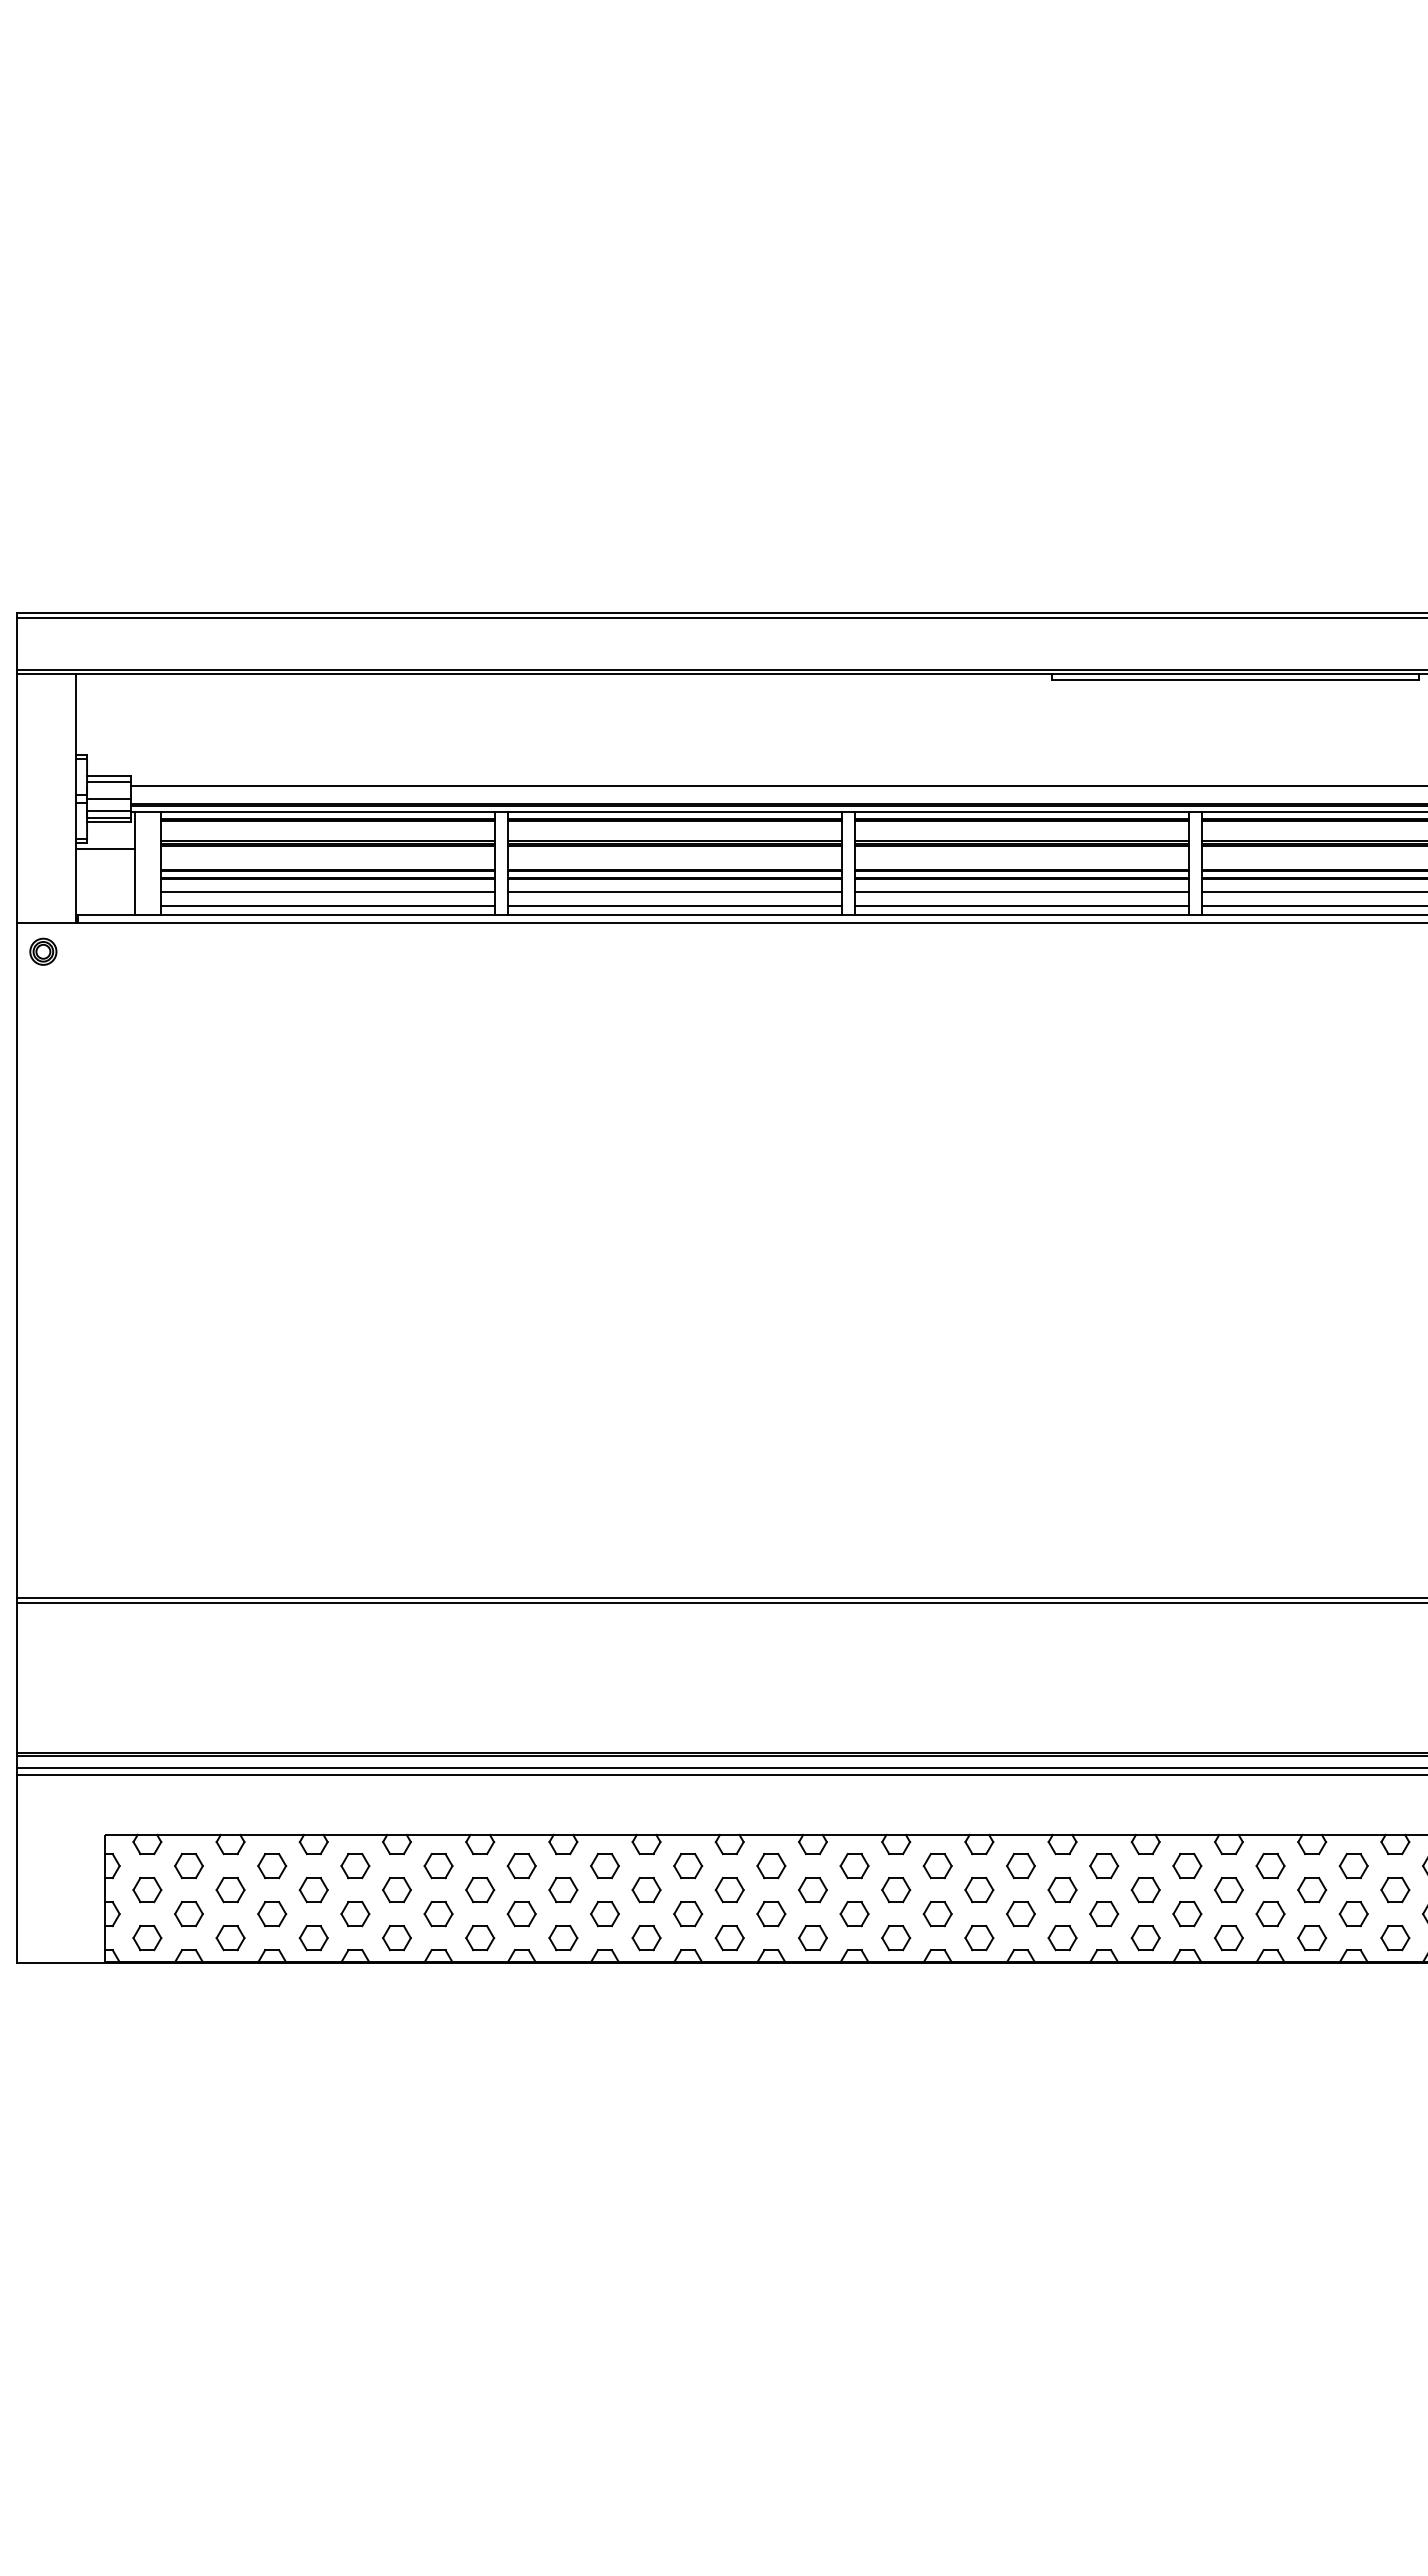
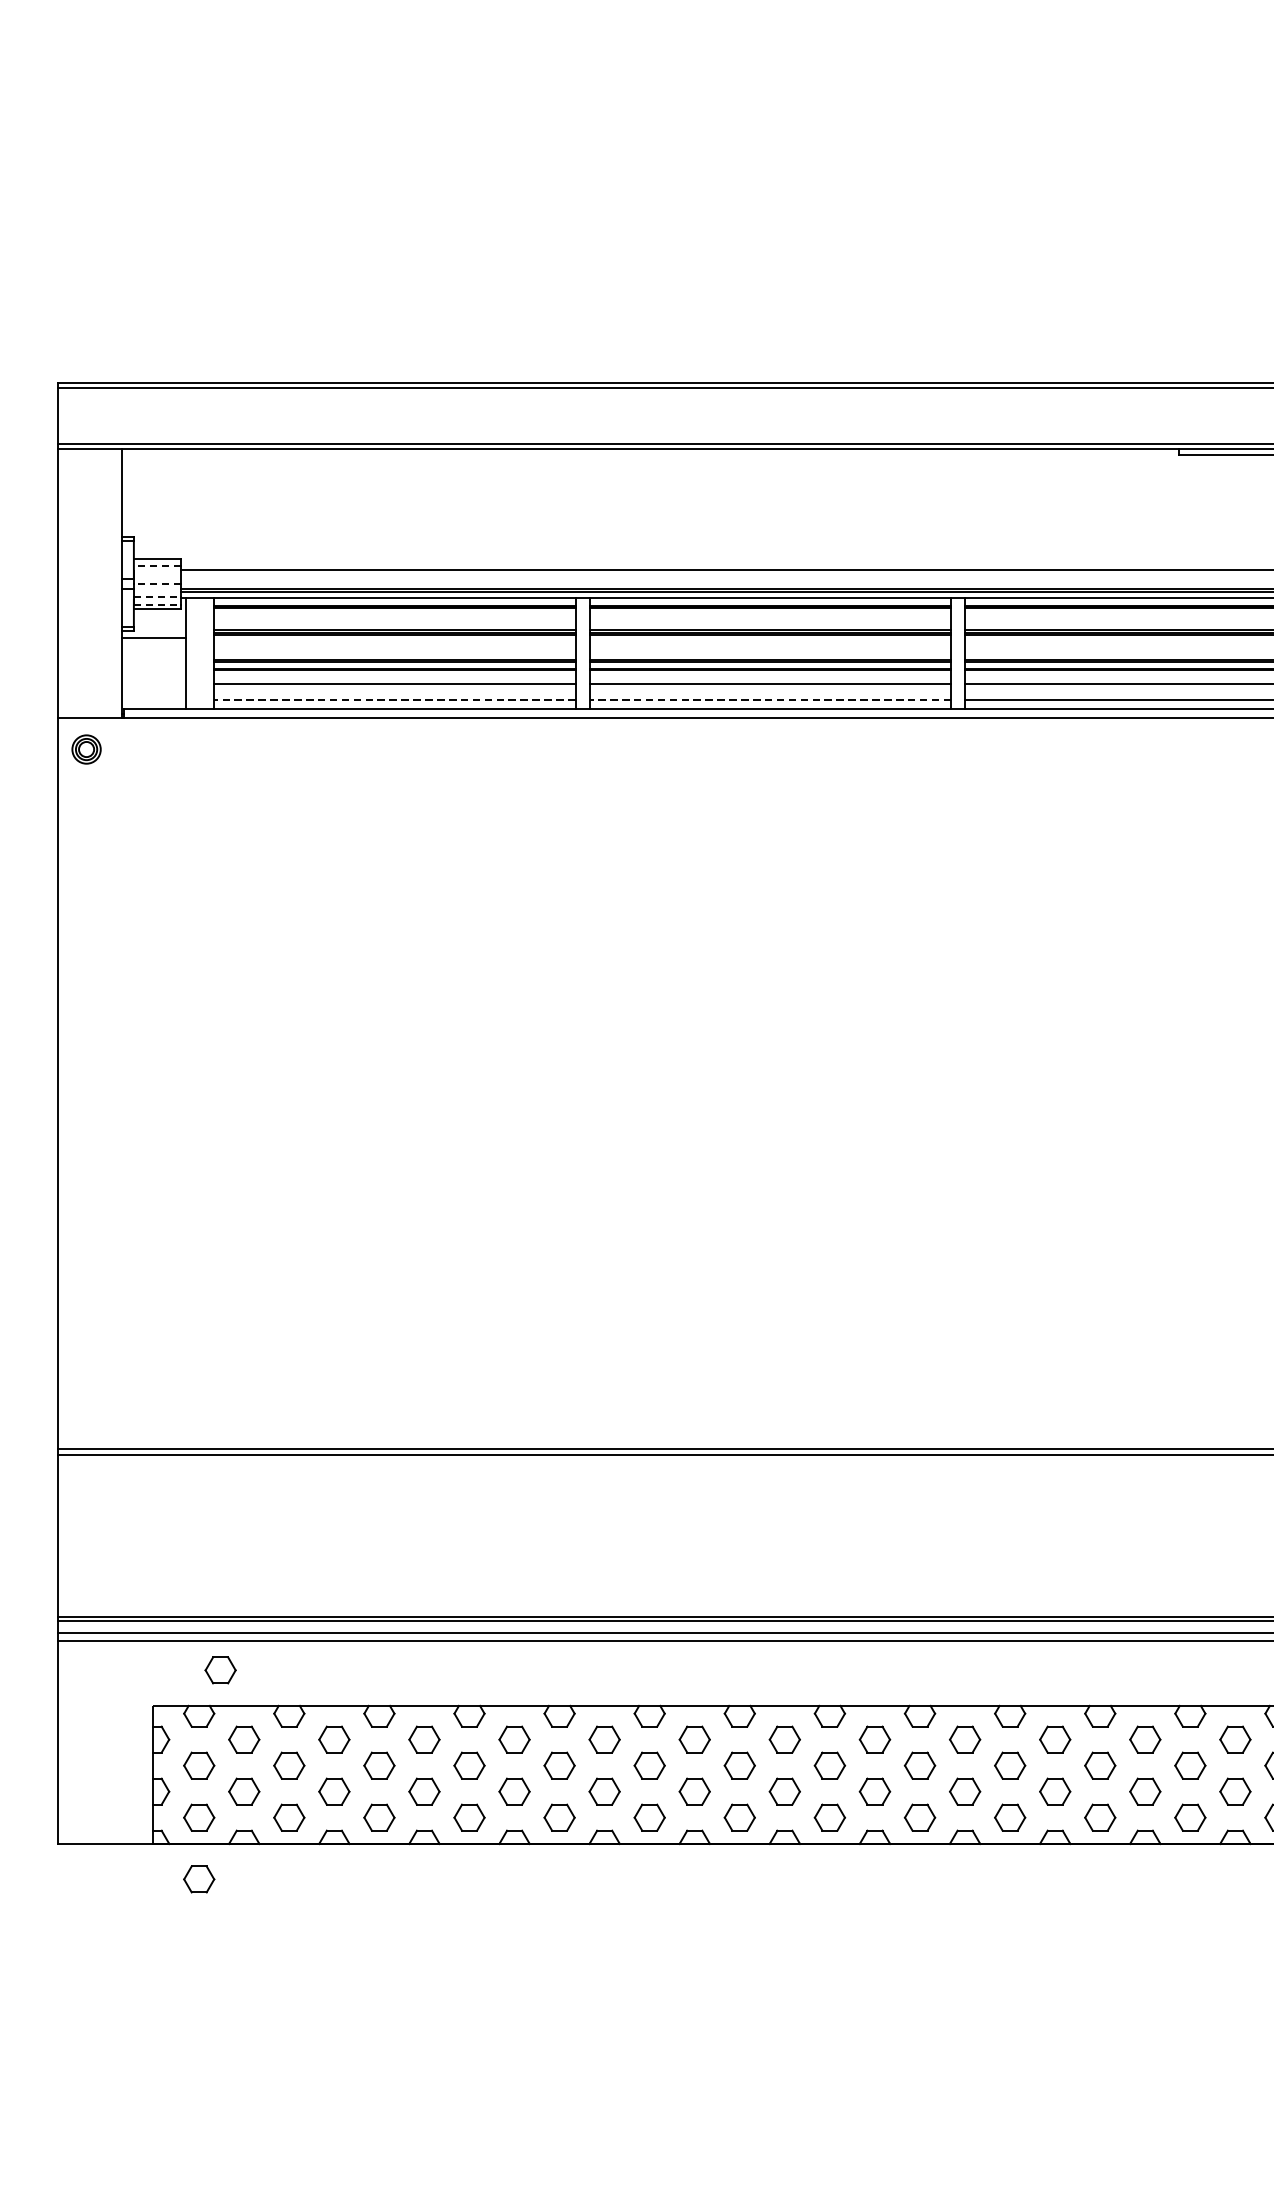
line: (108, 782) -> (157, 566), solid -> dashed
line: (108, 798) -> (157, 583), solid -> dashed
line: (108, 810) -> (157, 596), solid -> dashed
line: (108, 817) -> (157, 604), solid -> dashed
line: (328, 906) -> (395, 700), solid -> dashed
line: (674, 906) -> (770, 700), solid -> dashed
part: (167, 1802) -> (220, 1670), added
part: (147, 1995) -> (199, 1879), added

